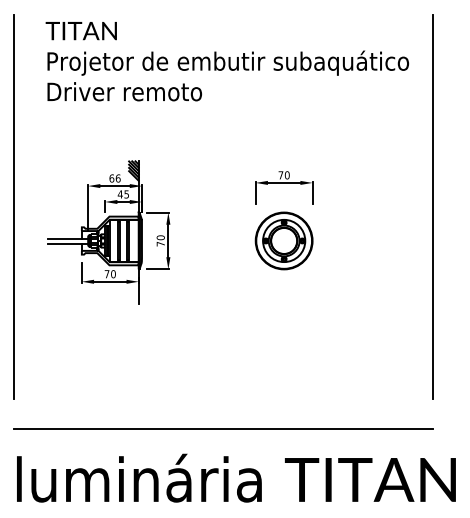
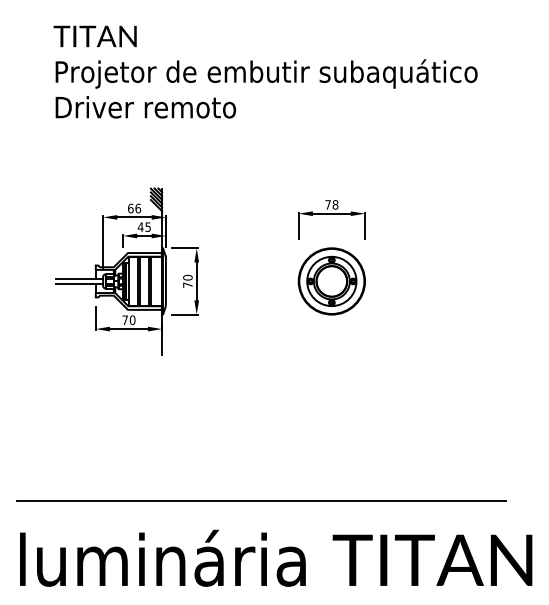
text: (287, 175) -> (335, 204), 70 -> 78
line: (13, 206) -> (16, 241), removed
line: (432, 206) -> (505, 241), removed

